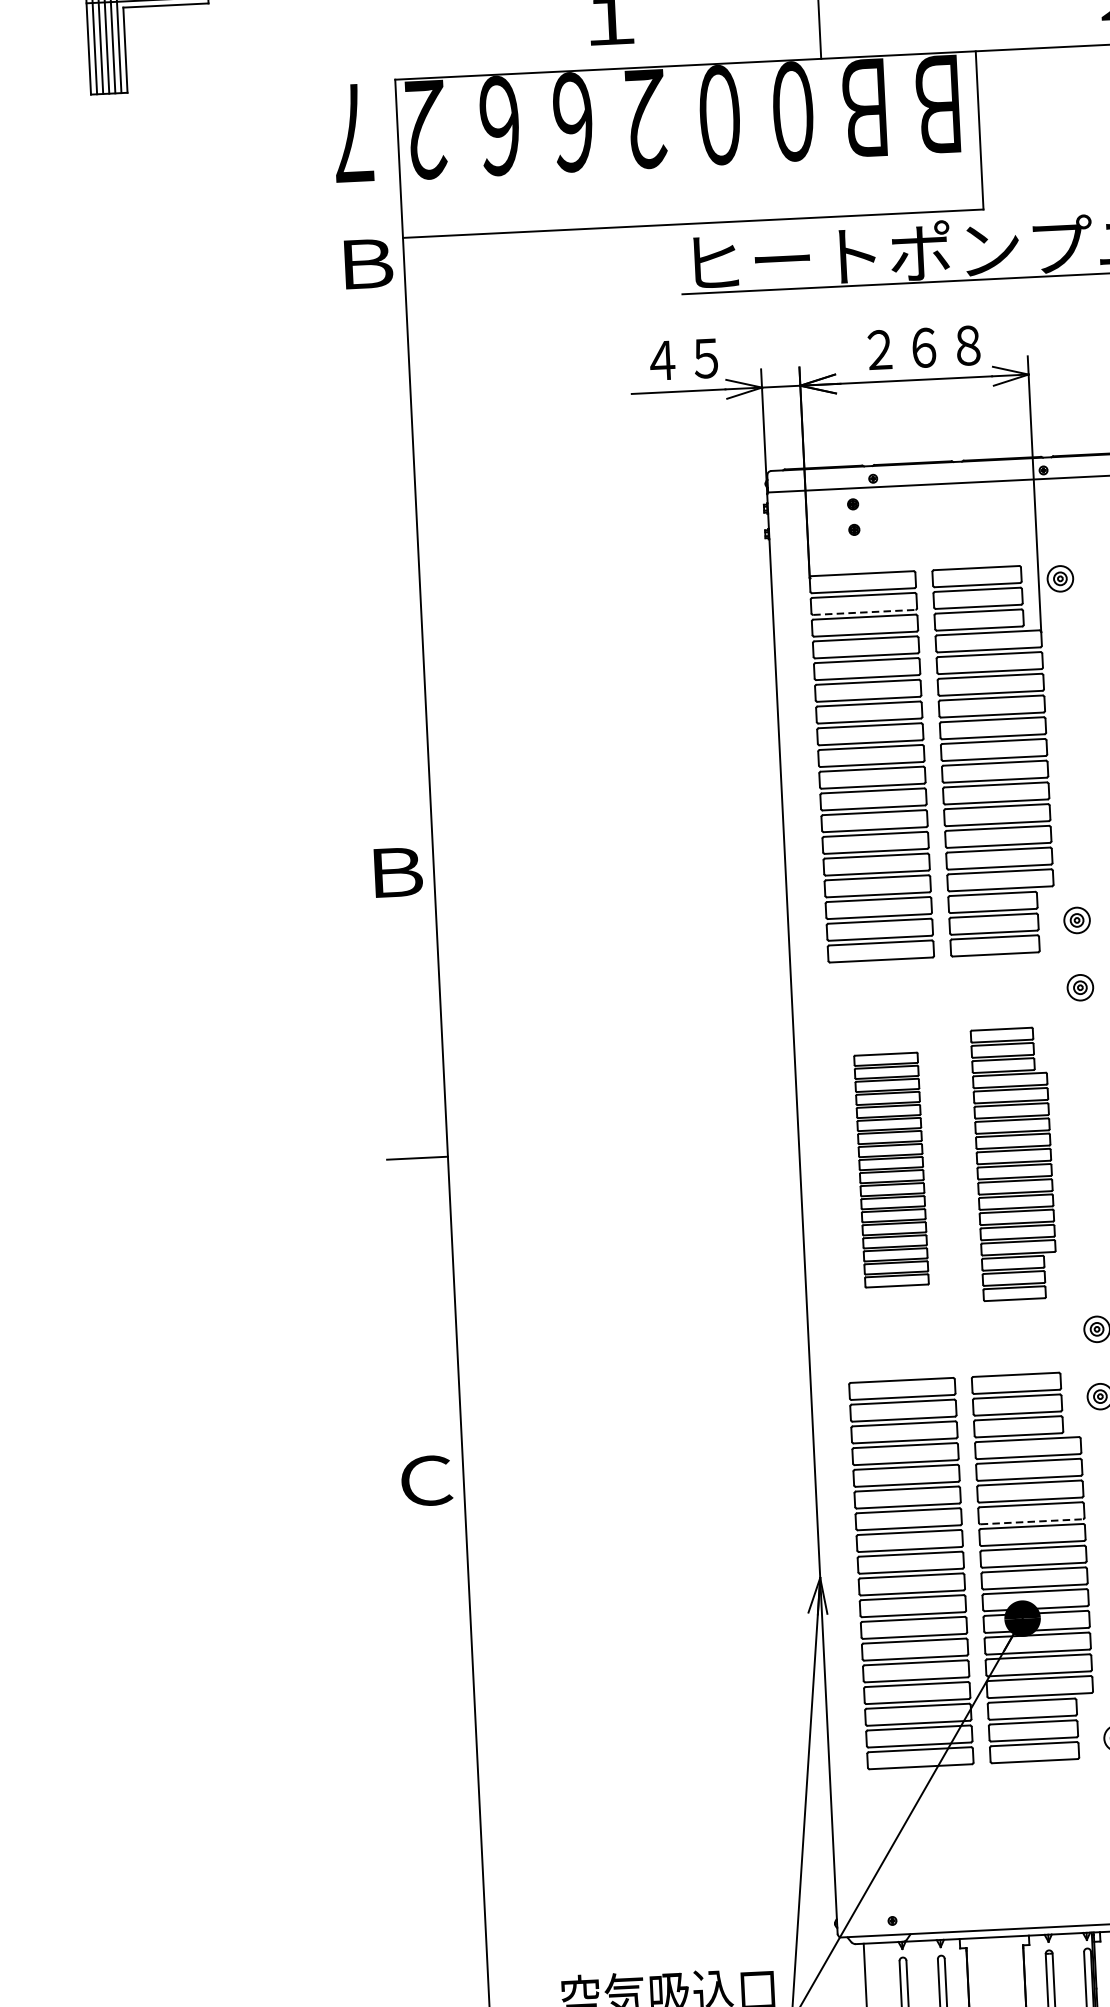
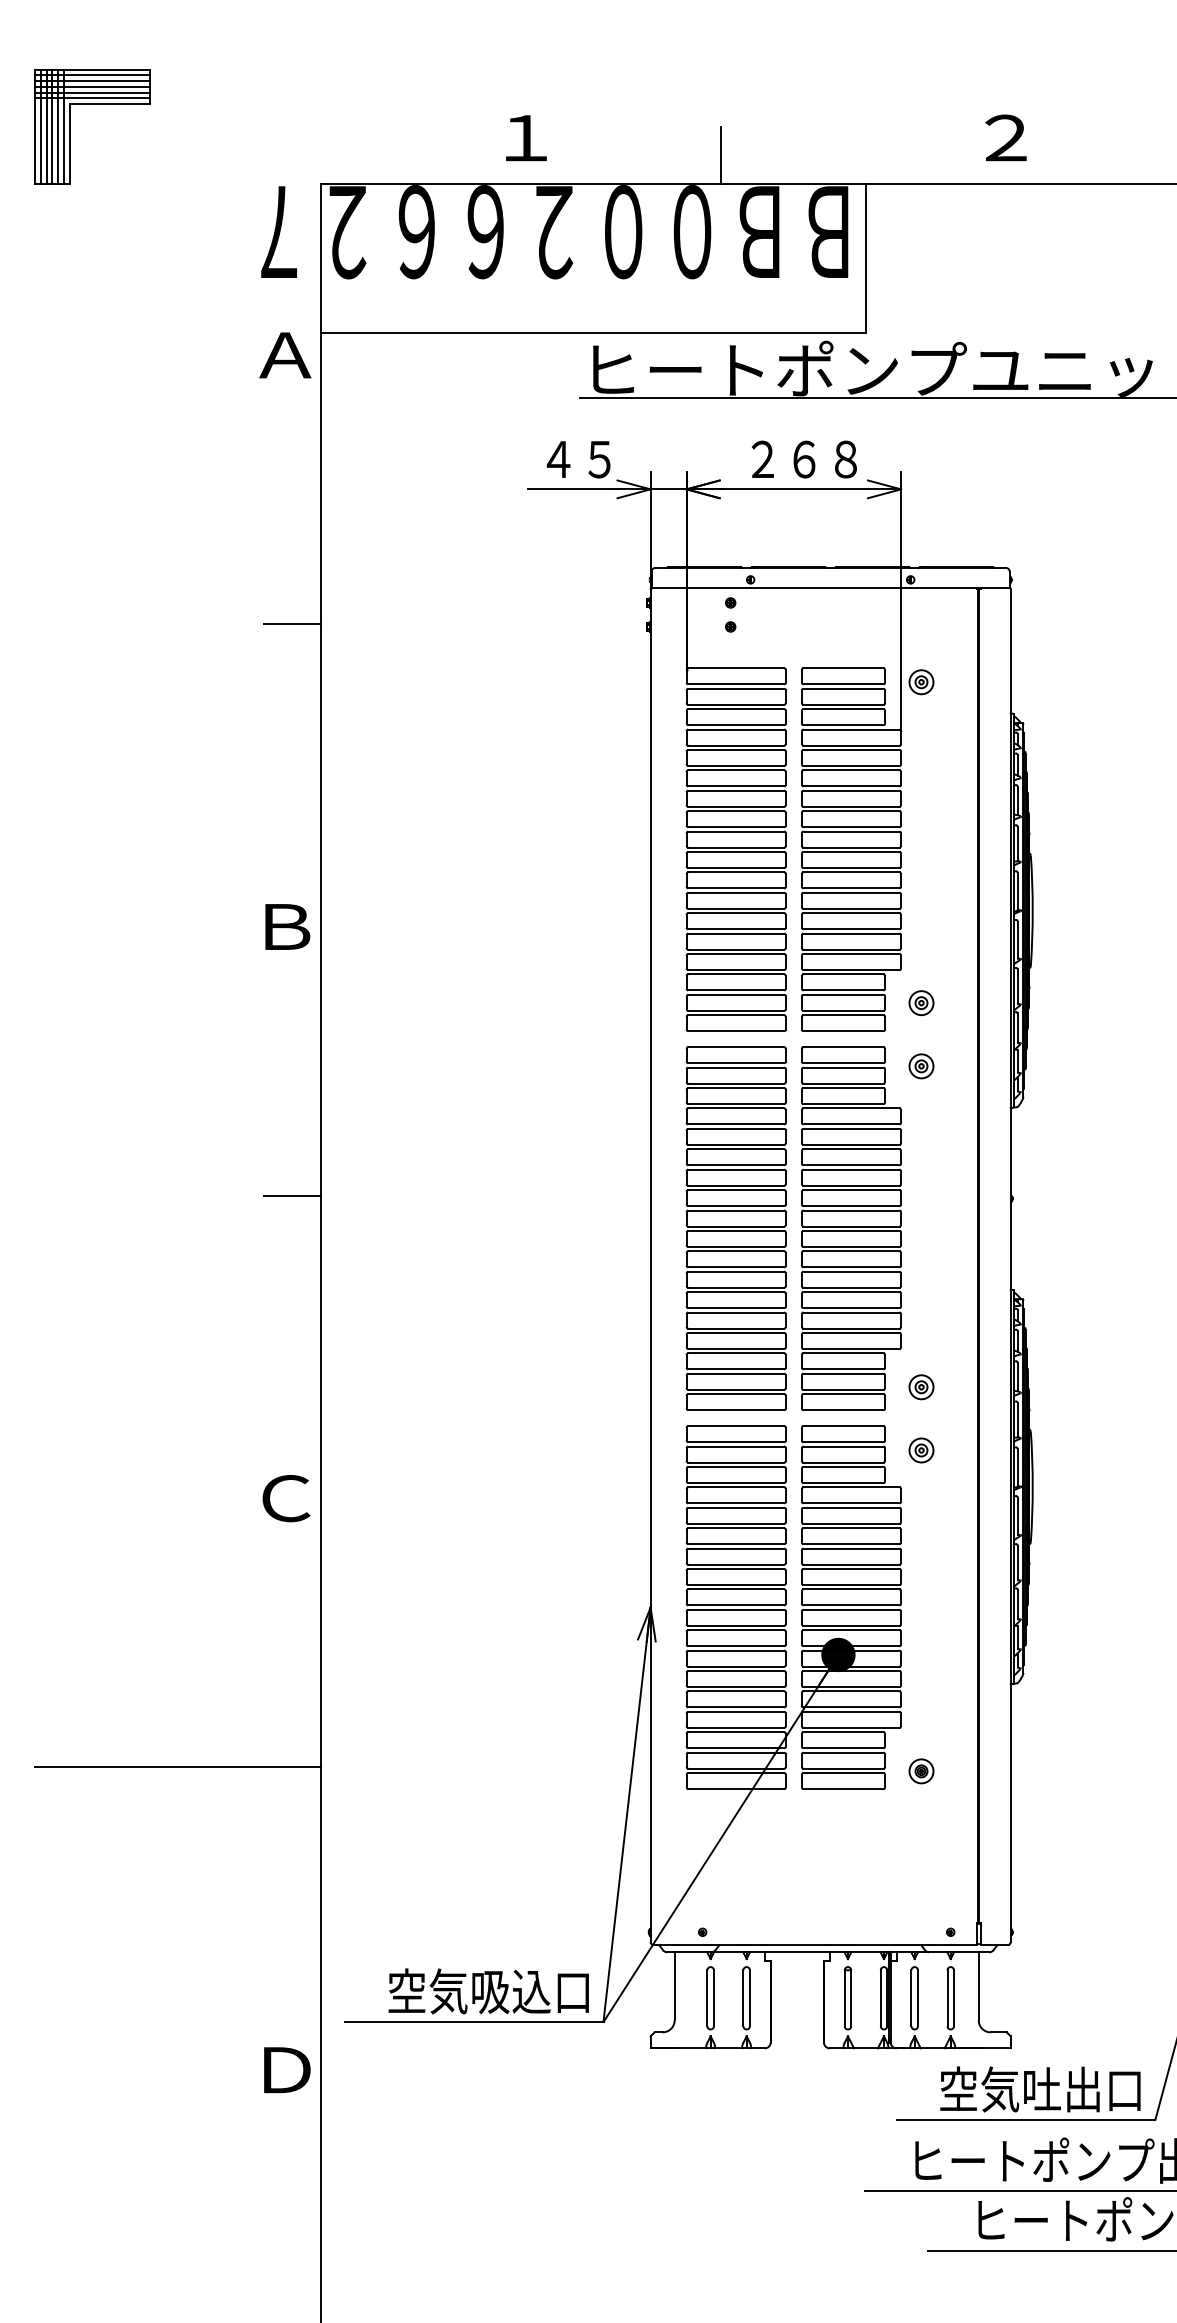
text: (366, 264) -> (285, 355), Ｂ -> Ａ
line: (387, 550) -> (292, 624), added
line: (864, 612) -> (736, 704), dashed -> solid
part: (1014, 1163) -> (851, 1228), size x1.43
part: (890, 1170) -> (735, 1228), size x1.67
line: (1031, 1521) -> (851, 1564), dashed -> solid
line: (325, 1772) -> (178, 1767), added

